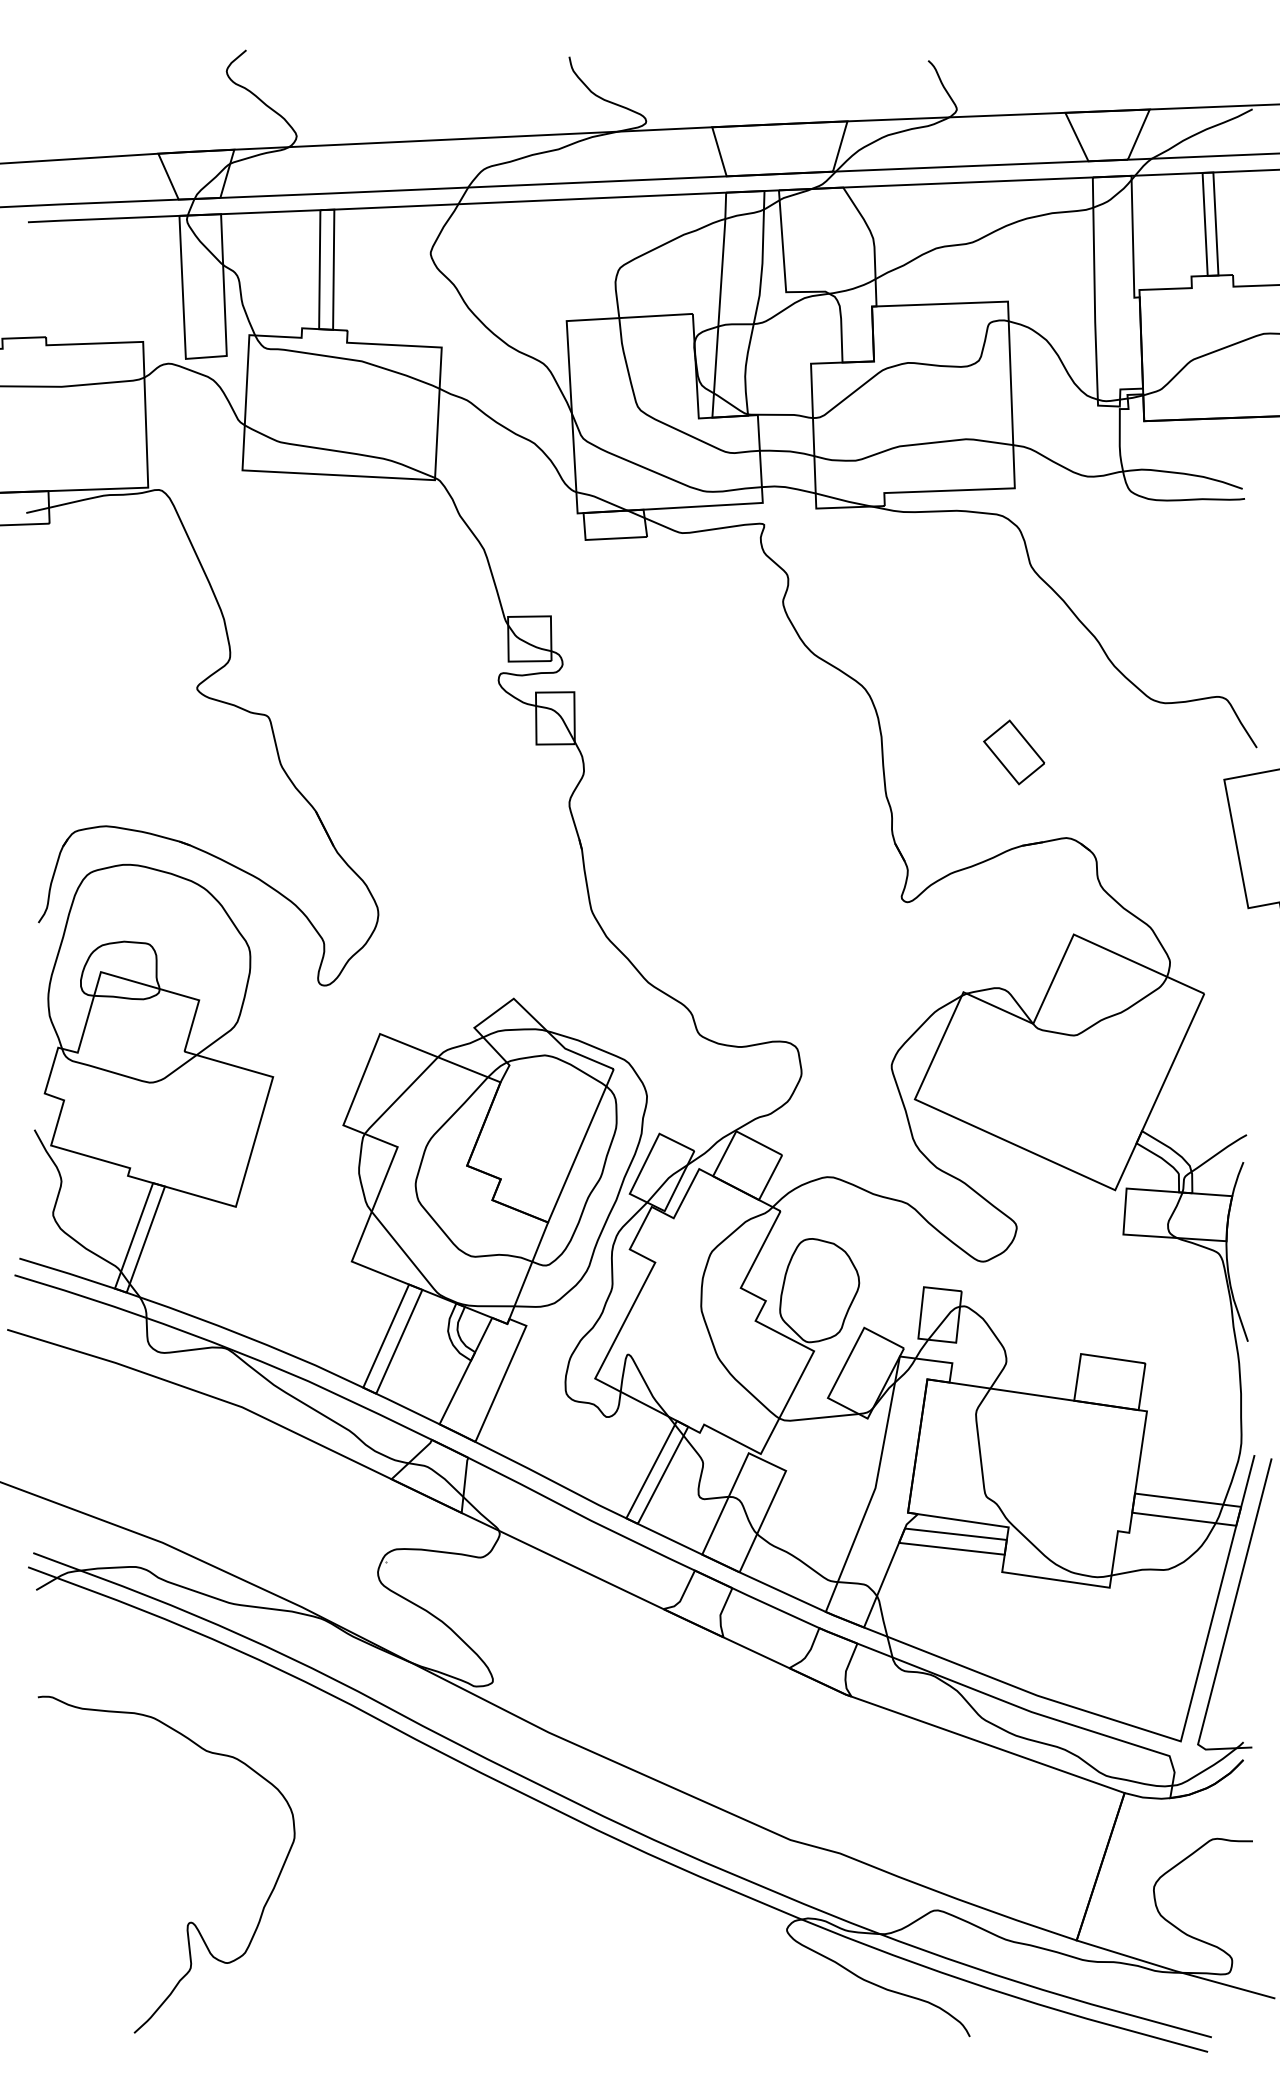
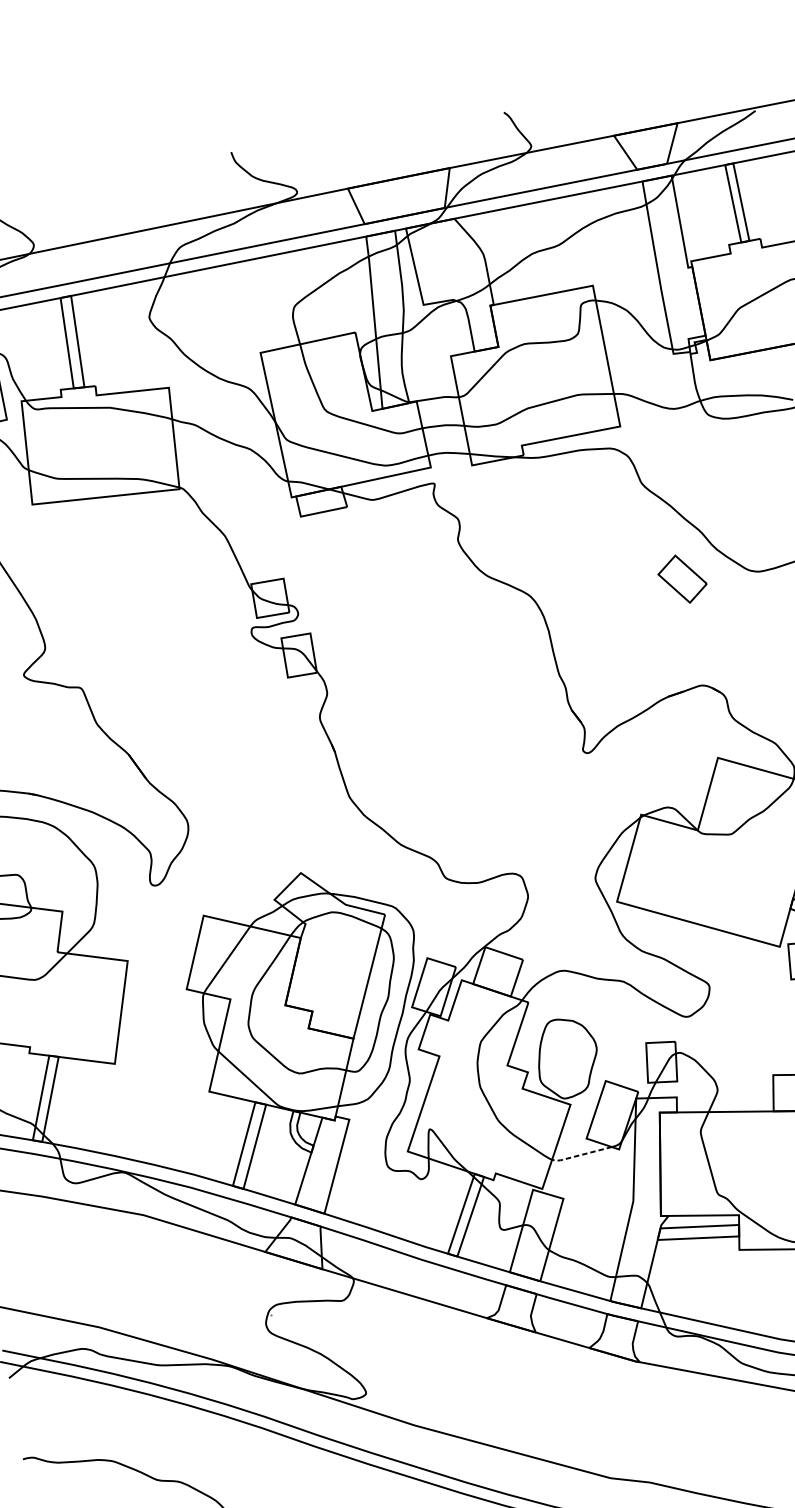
part: (1014, 752) -> (682, 579), moved
line: (817, 1418) -> (581, 1155), solid -> dashed

